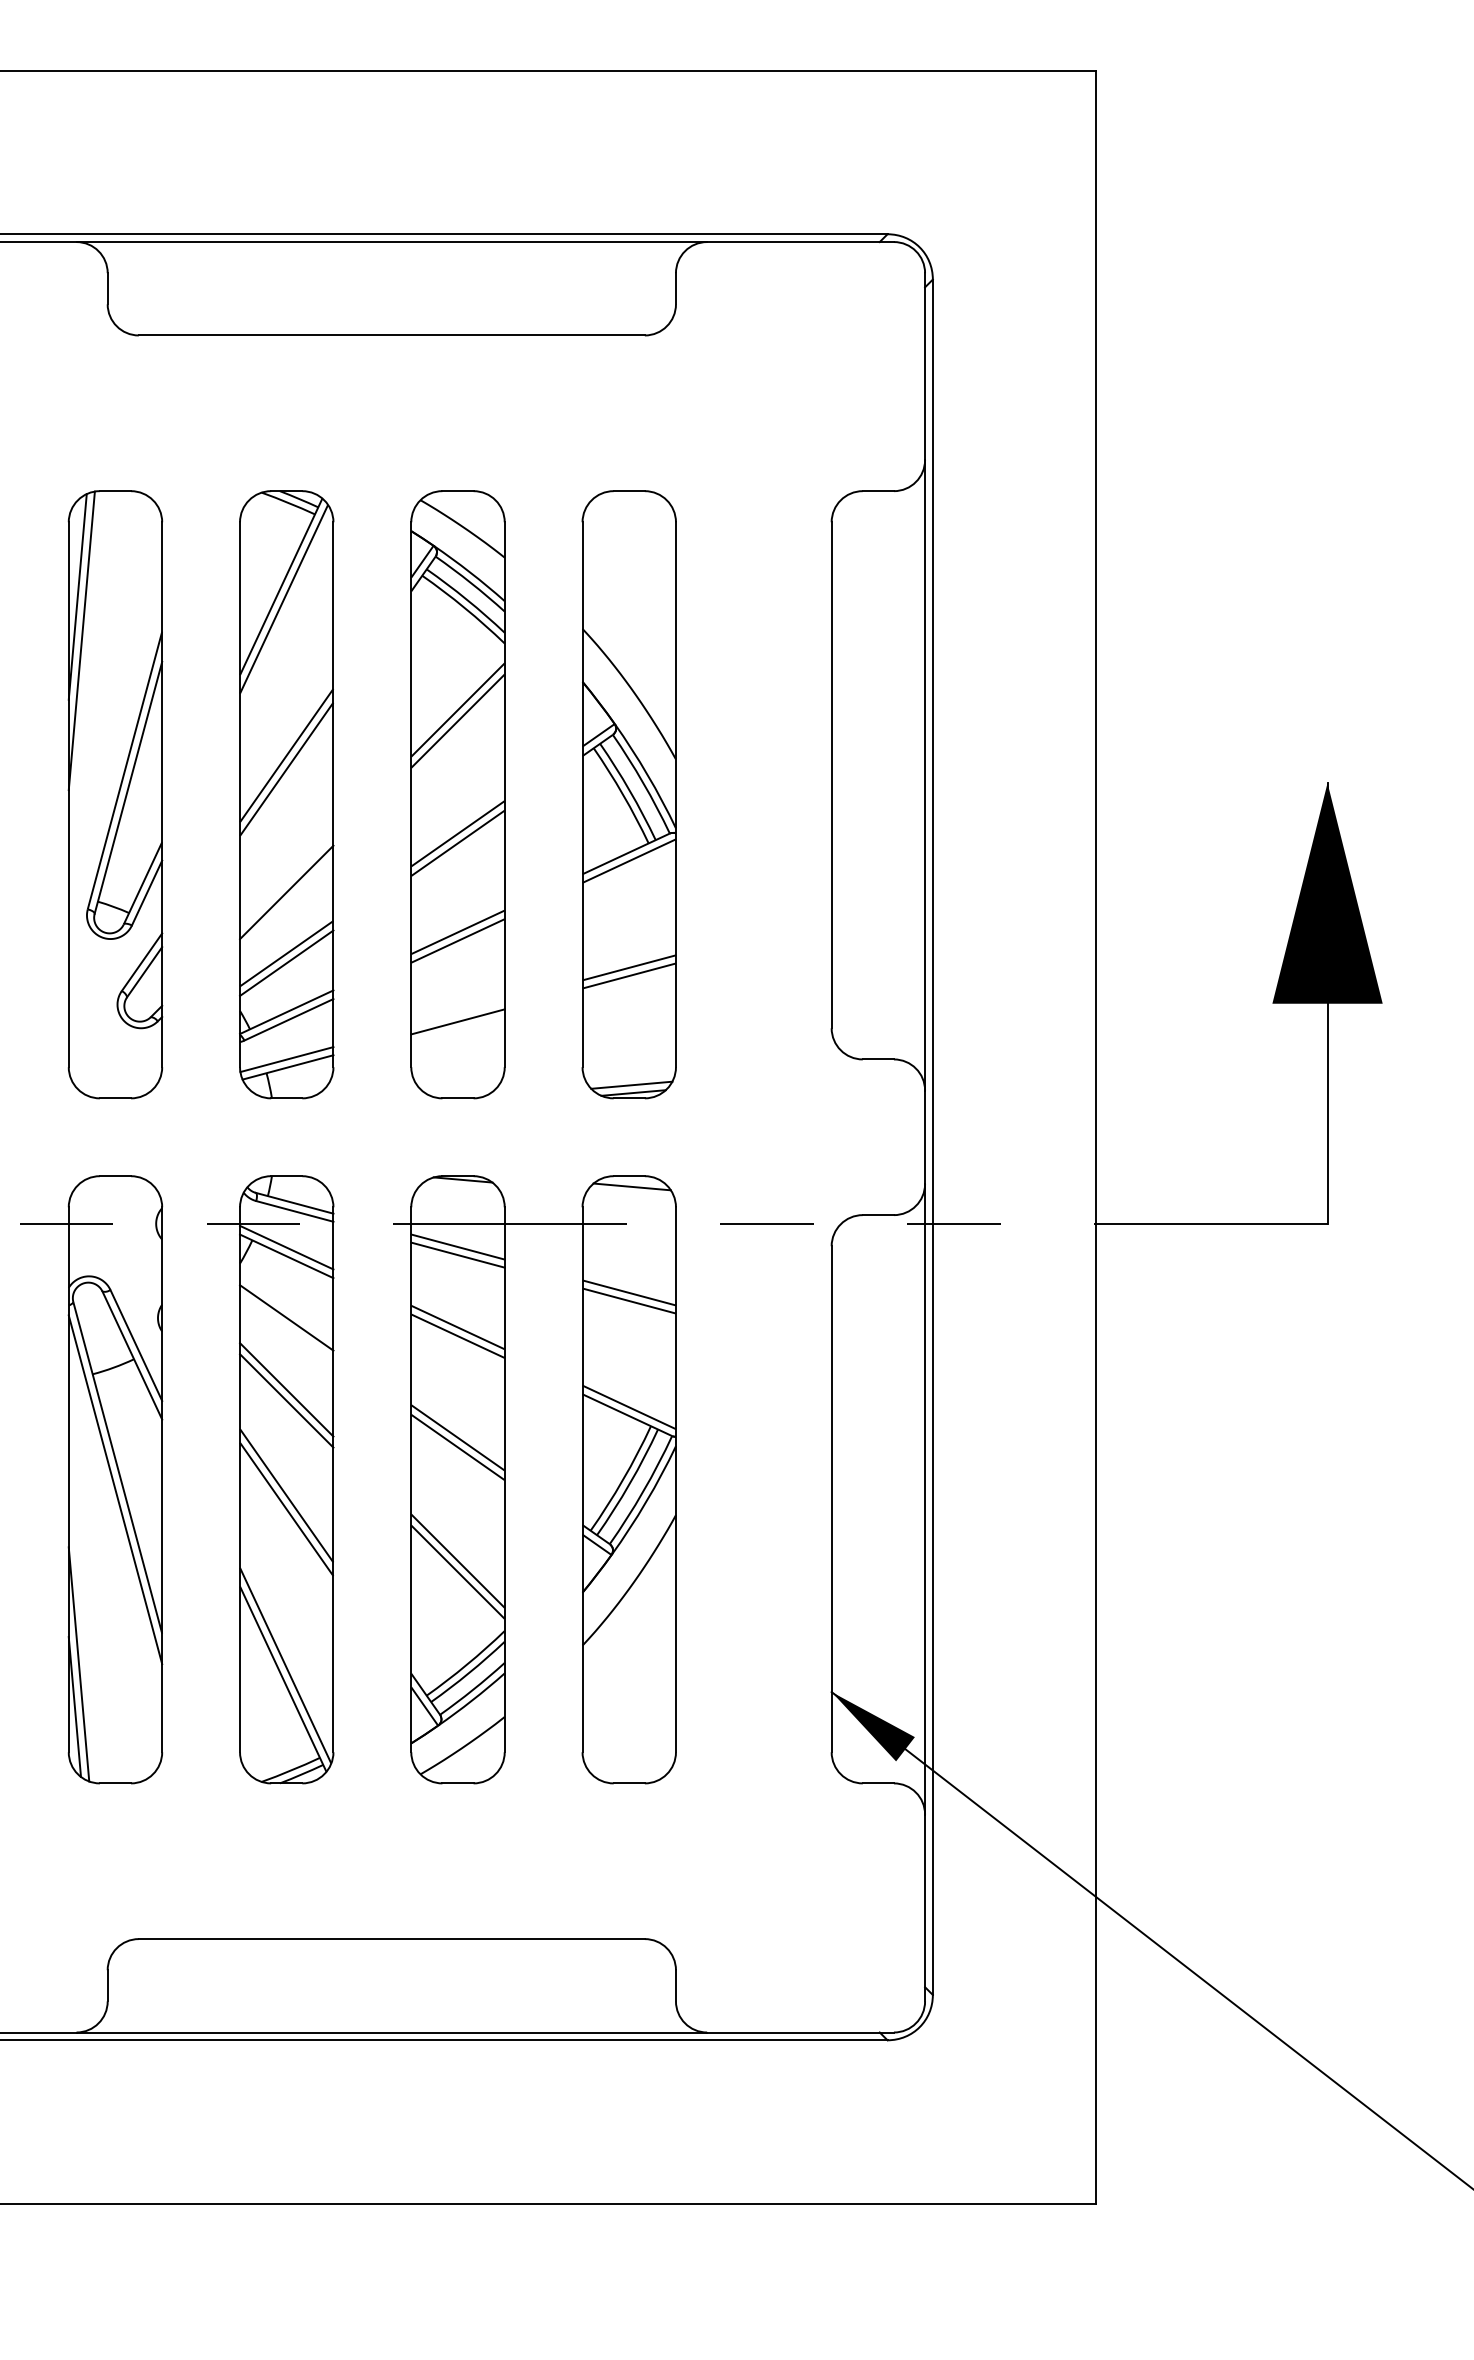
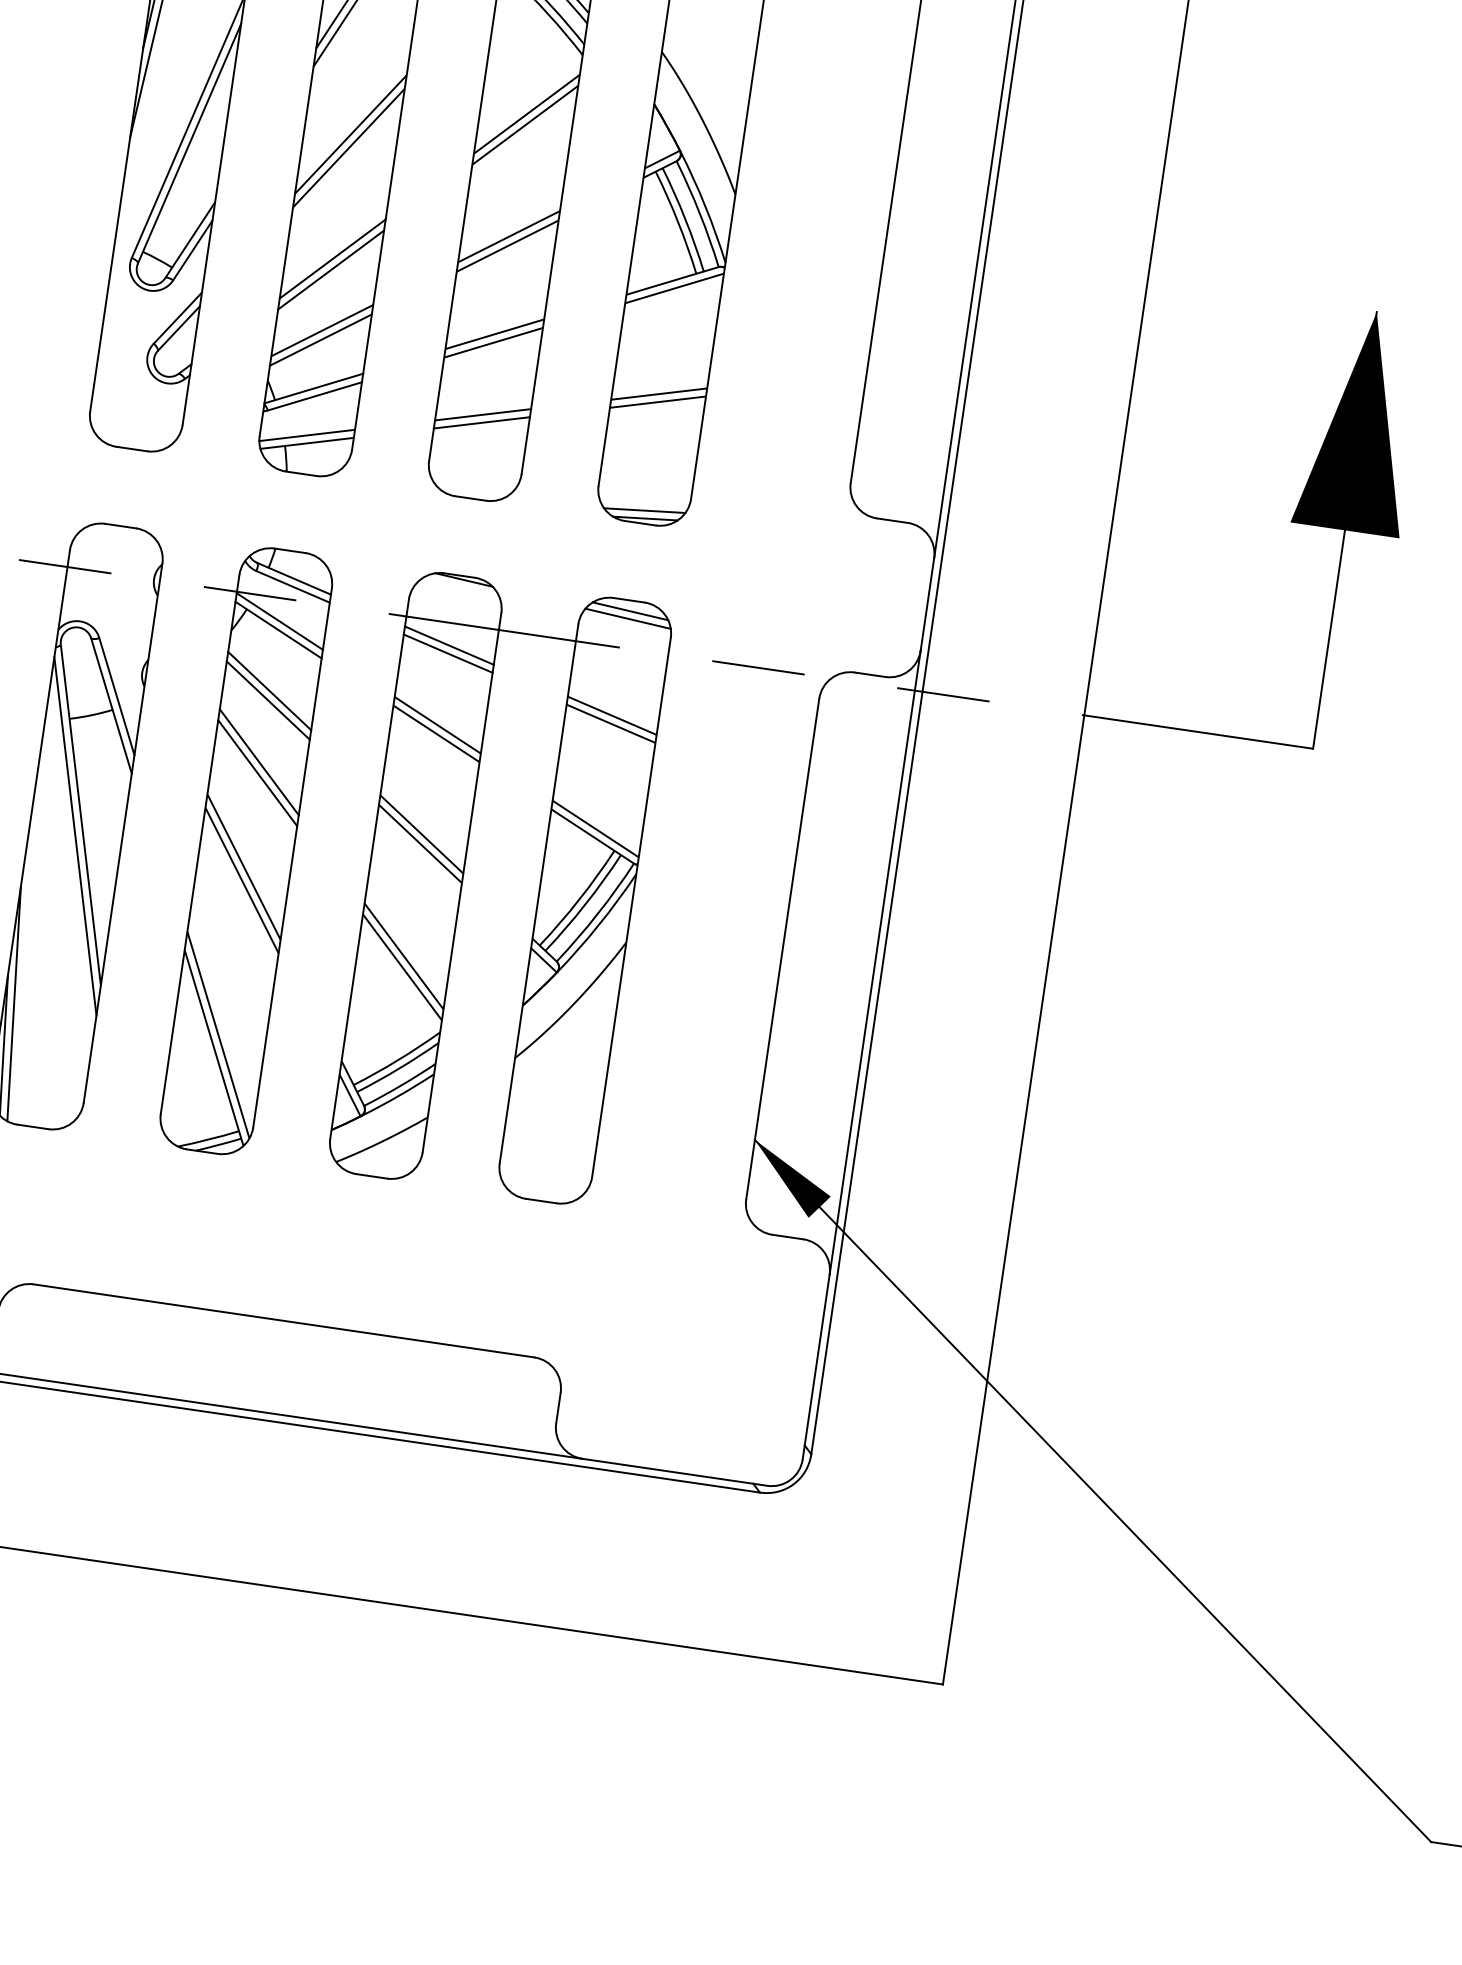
line: (286, 881) -> (332, 259), added
line: (457, 1013) -> (482, 414), added
line: (630, 1194) -> (627, 618), added
line: (286, 1327) -> (268, 700), added

